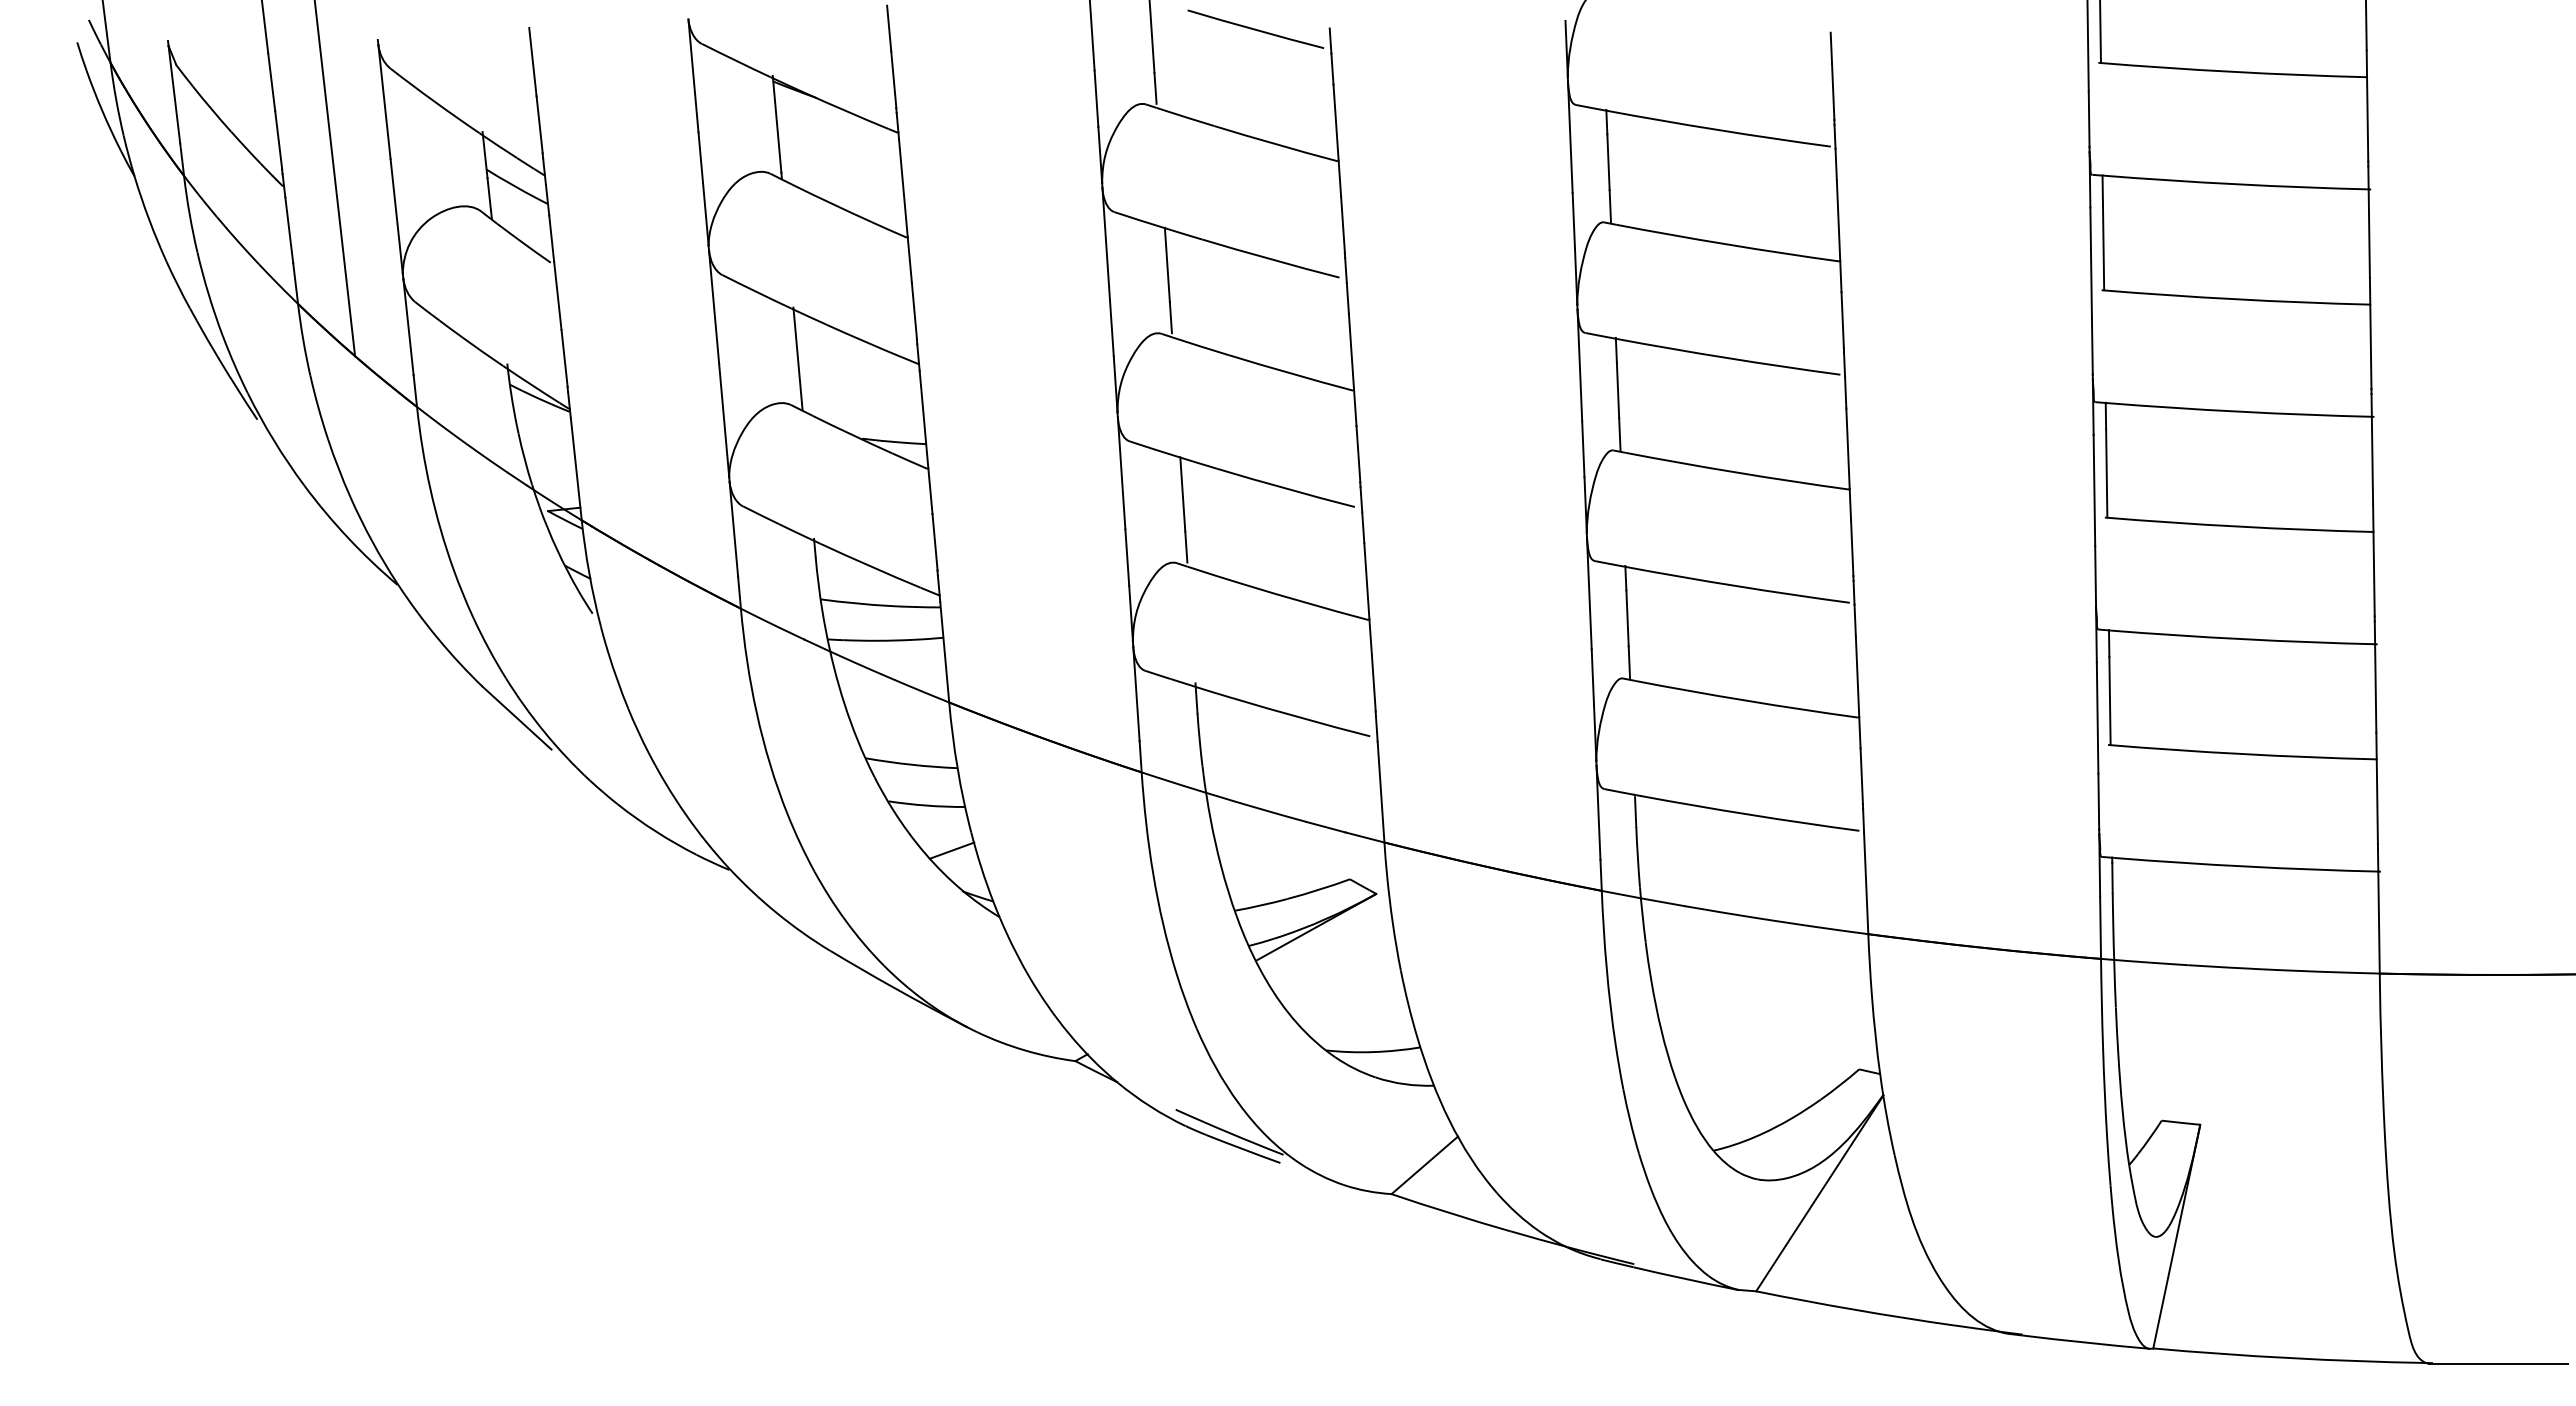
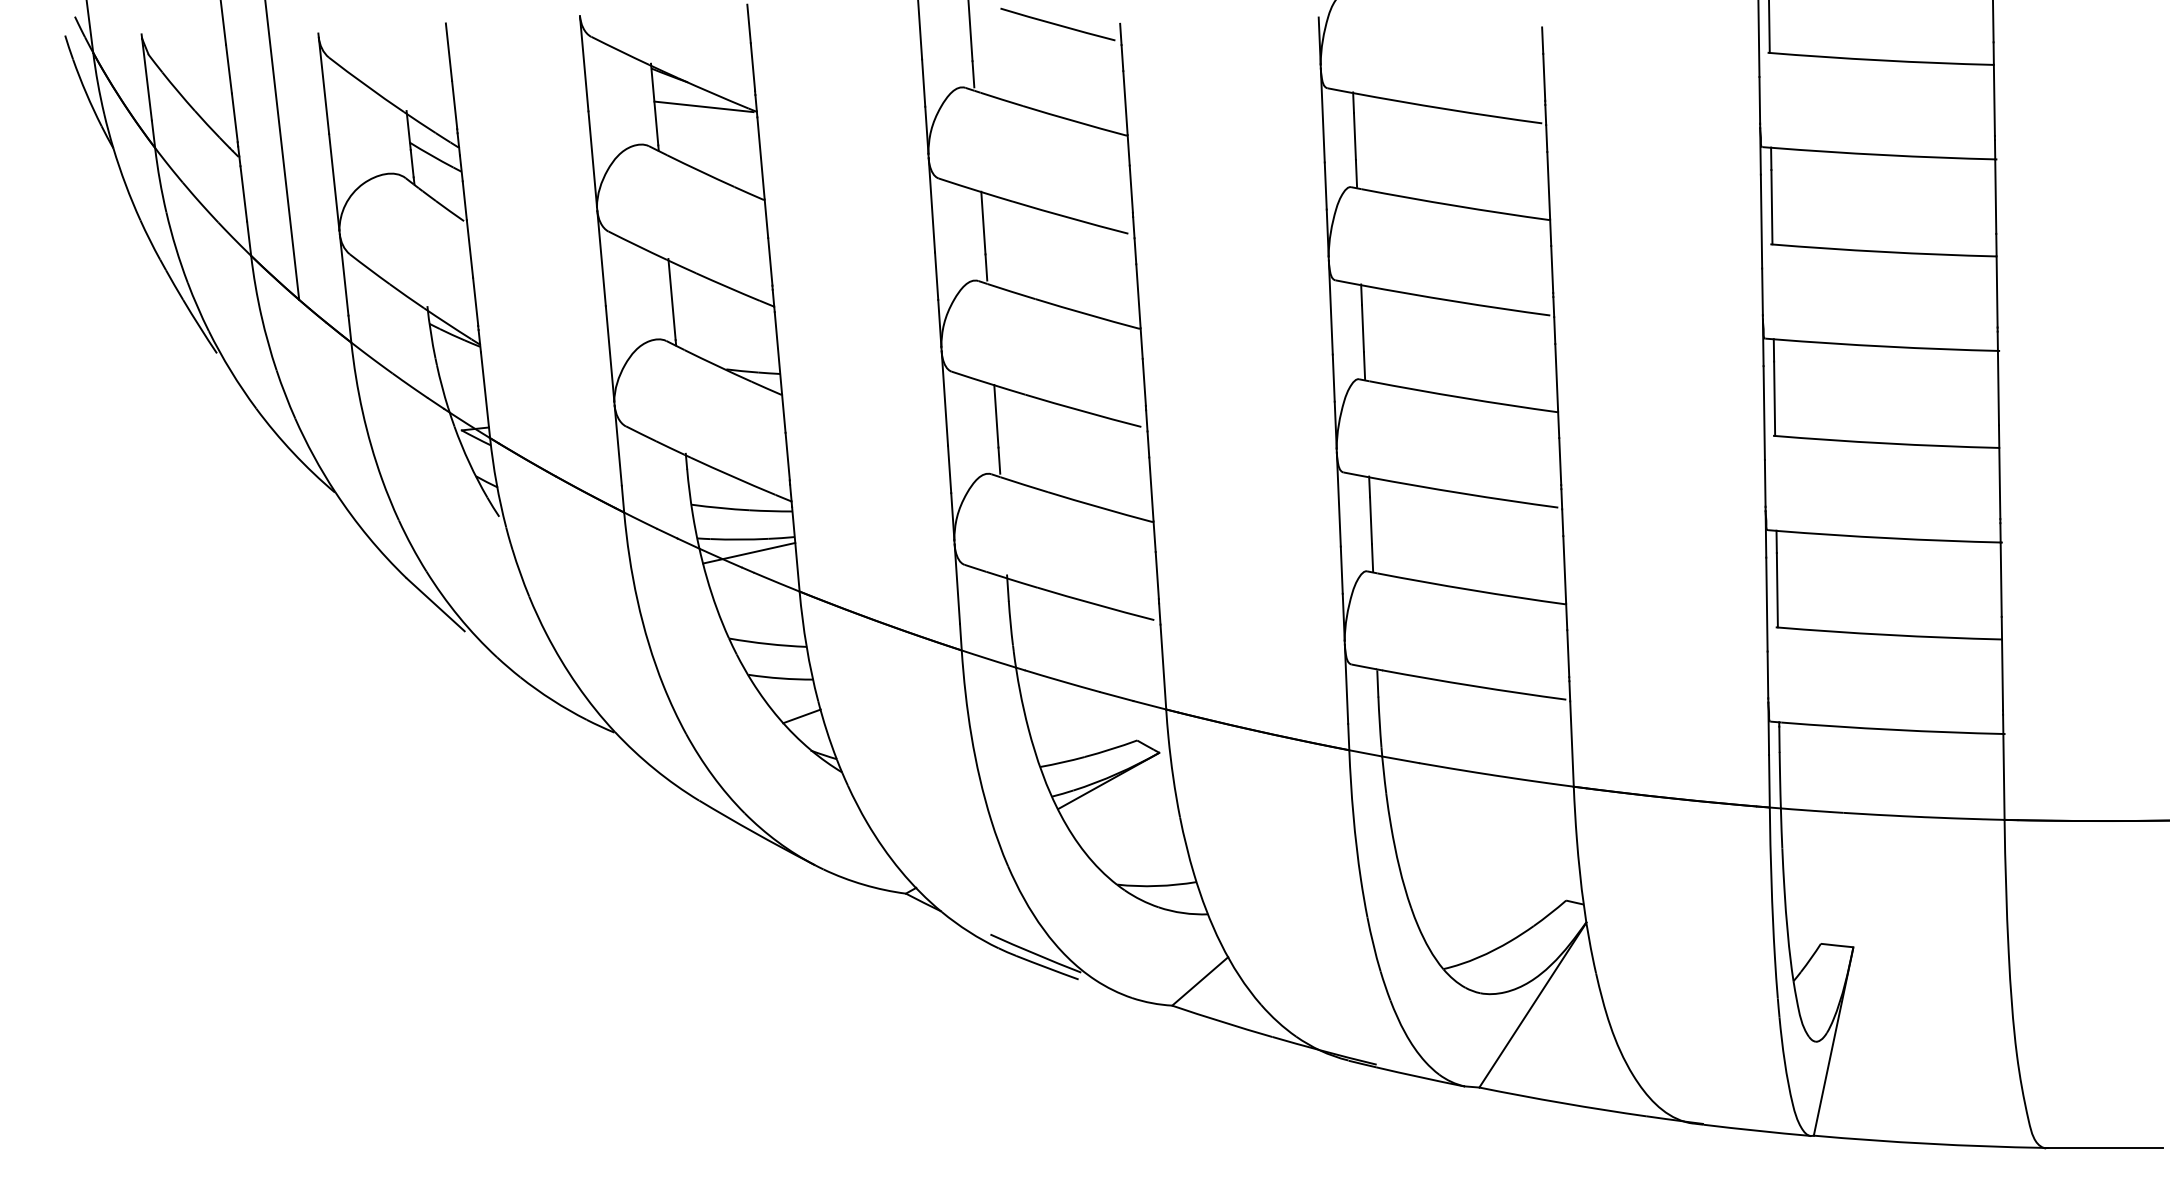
line: (835, 126) -> (703, 106), added
line: (889, 656) -> (749, 552), added

